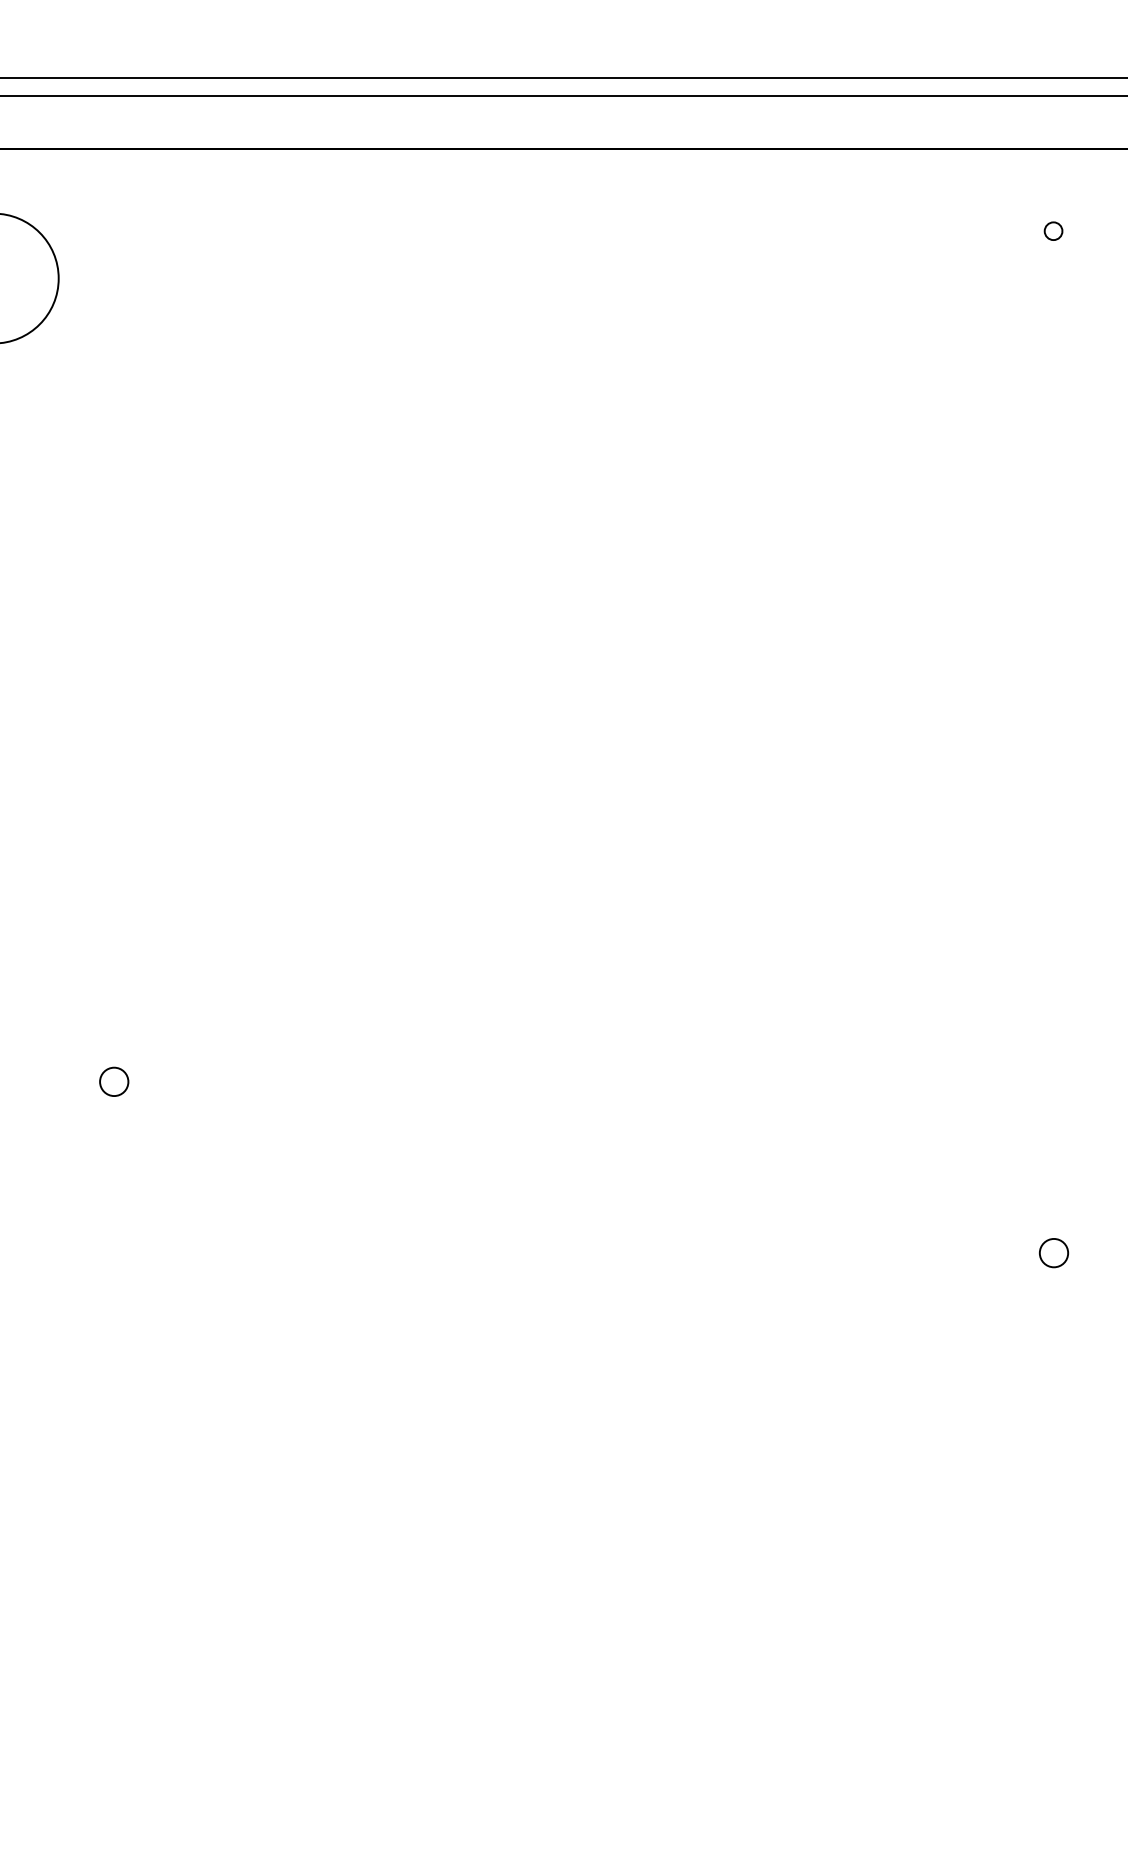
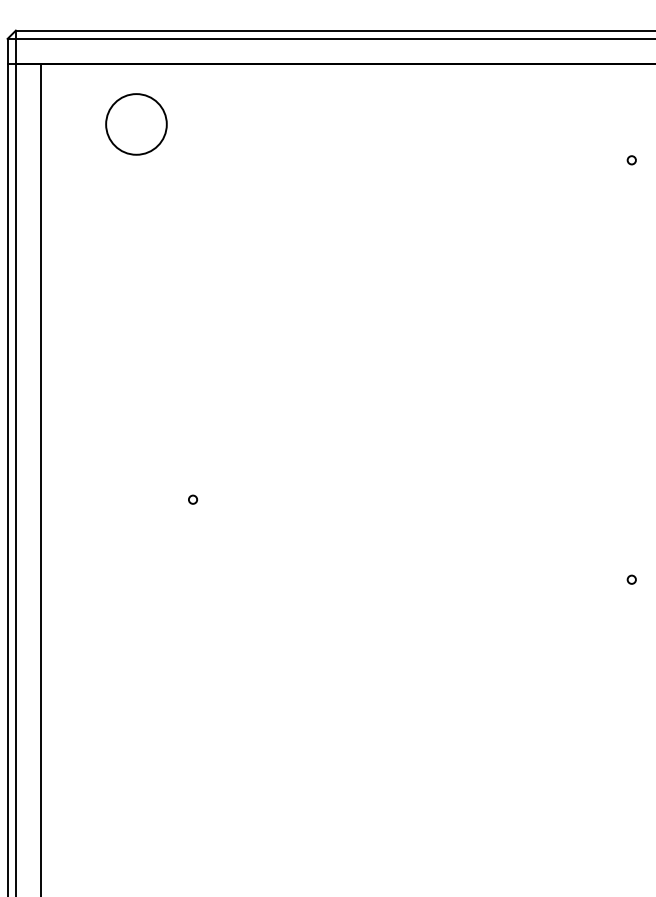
circle: (1052, 231) -> (631, 160), moved
circle: (115, 1081) -> (193, 499), size x0.62
circle: (1052, 1252) -> (631, 579), size x0.62

